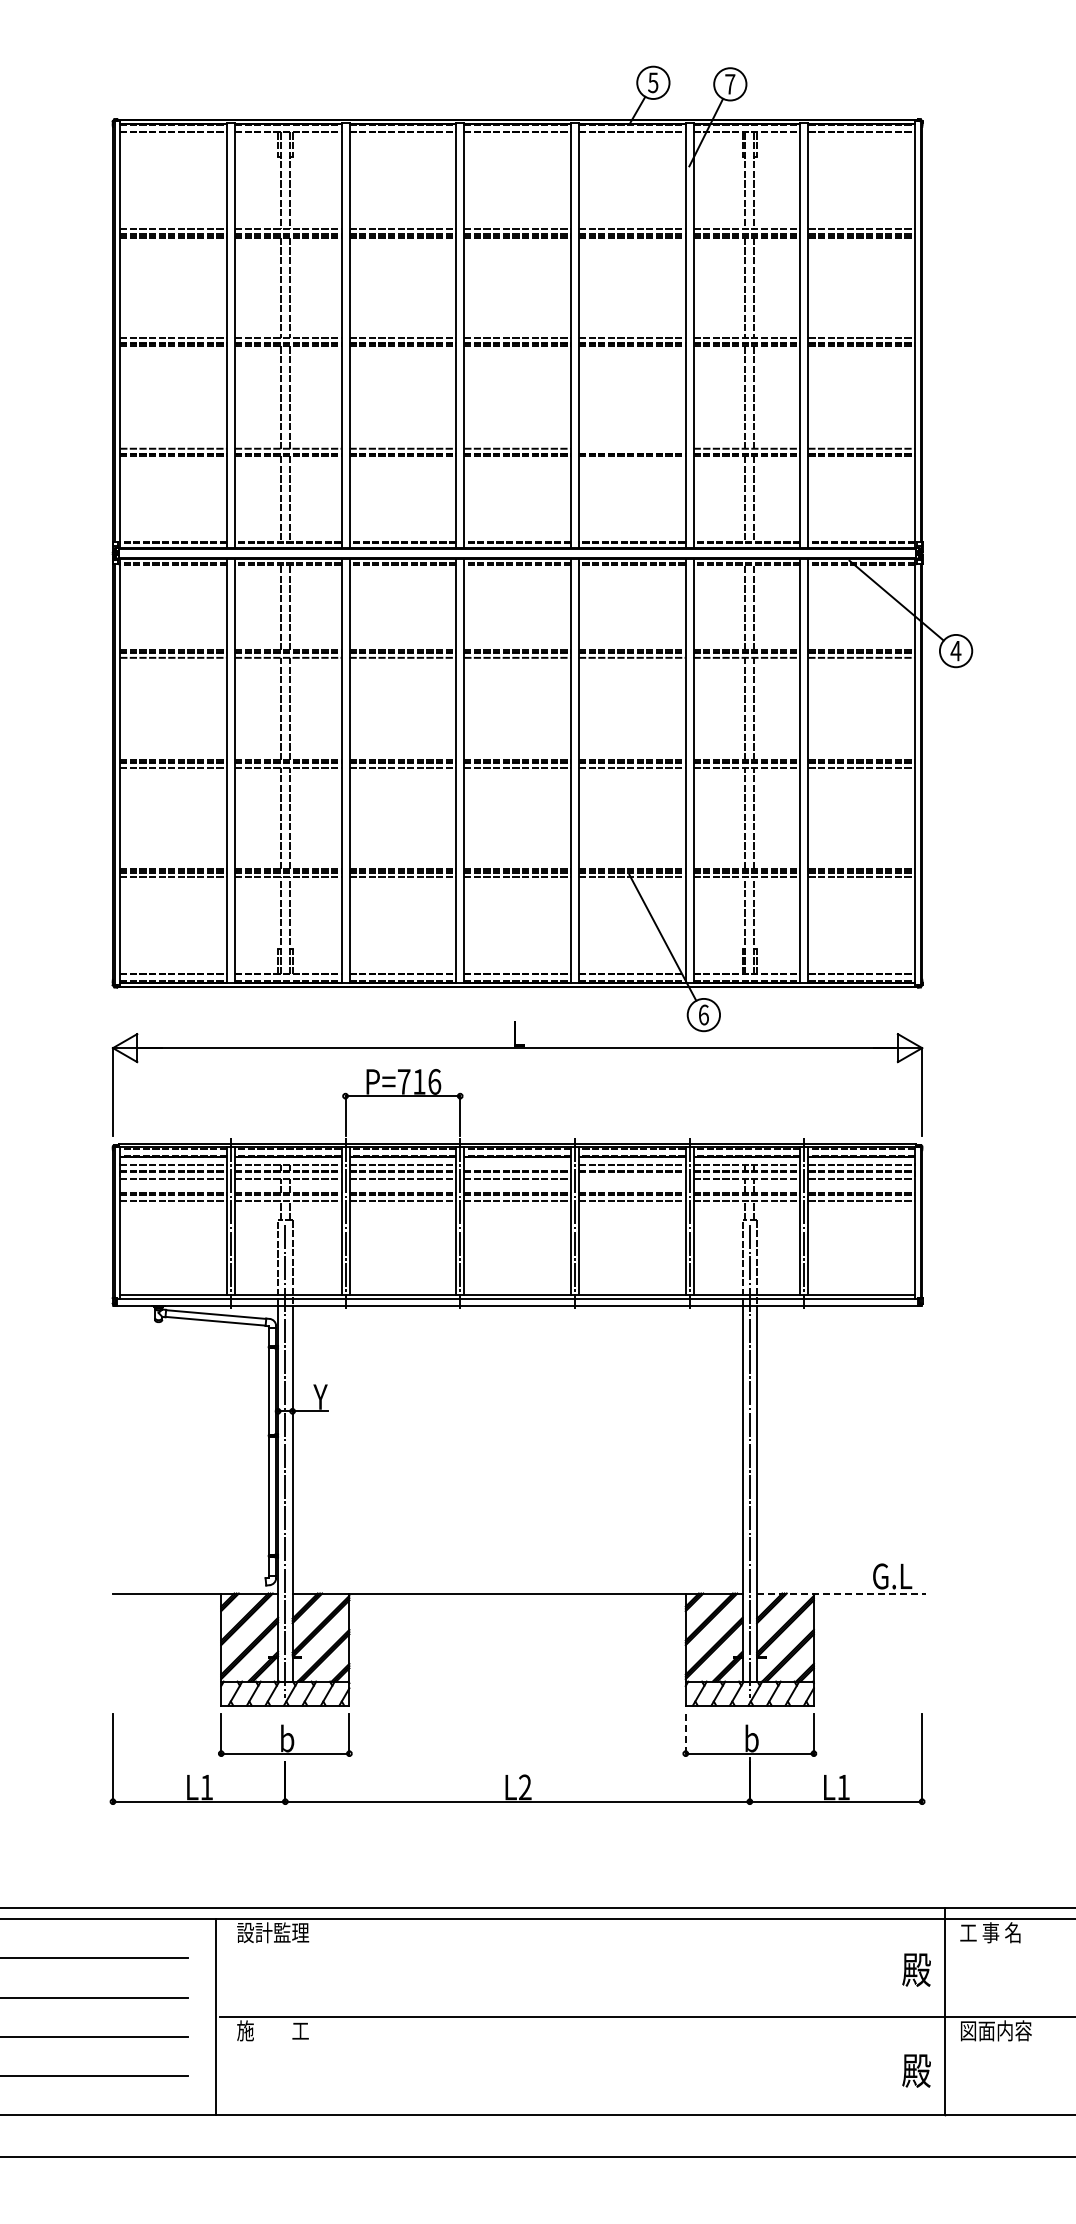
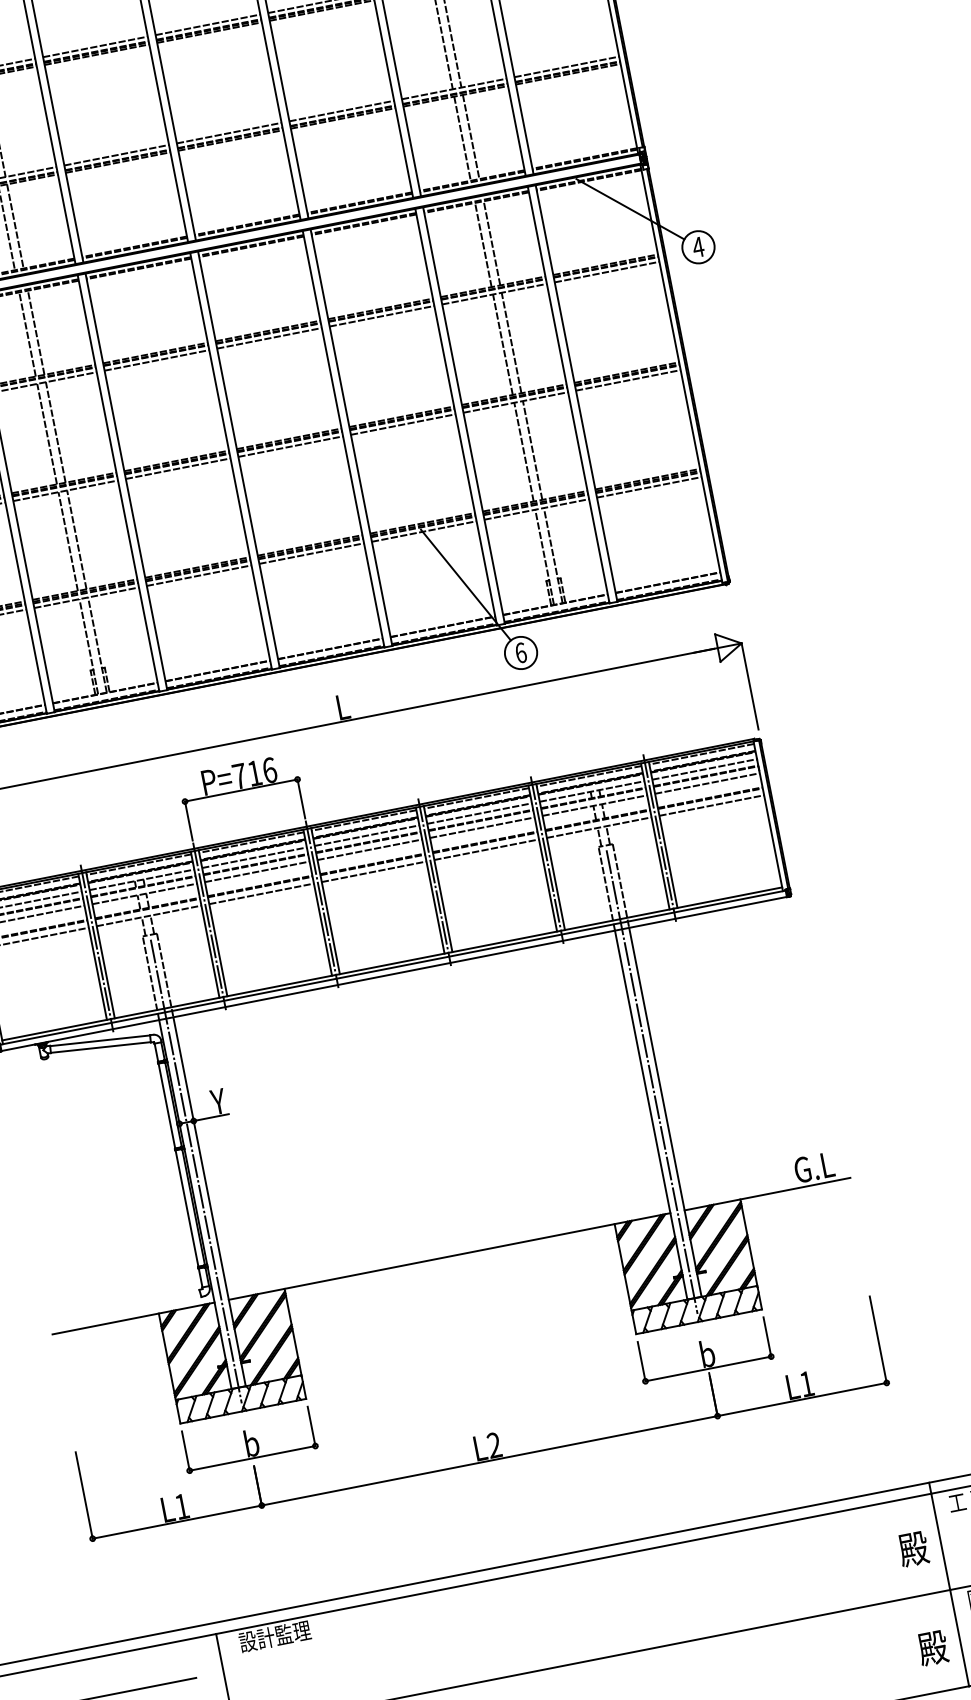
line: (631, 448) -> (340, 110), added
line: (517, 1164) -> (366, 835), added
line: (631, 1179) -> (481, 828), added
line: (842, 1593) -> (768, 1193), dashed -> solid
line: (685, 1734) -> (641, 1362), dashed -> solid

